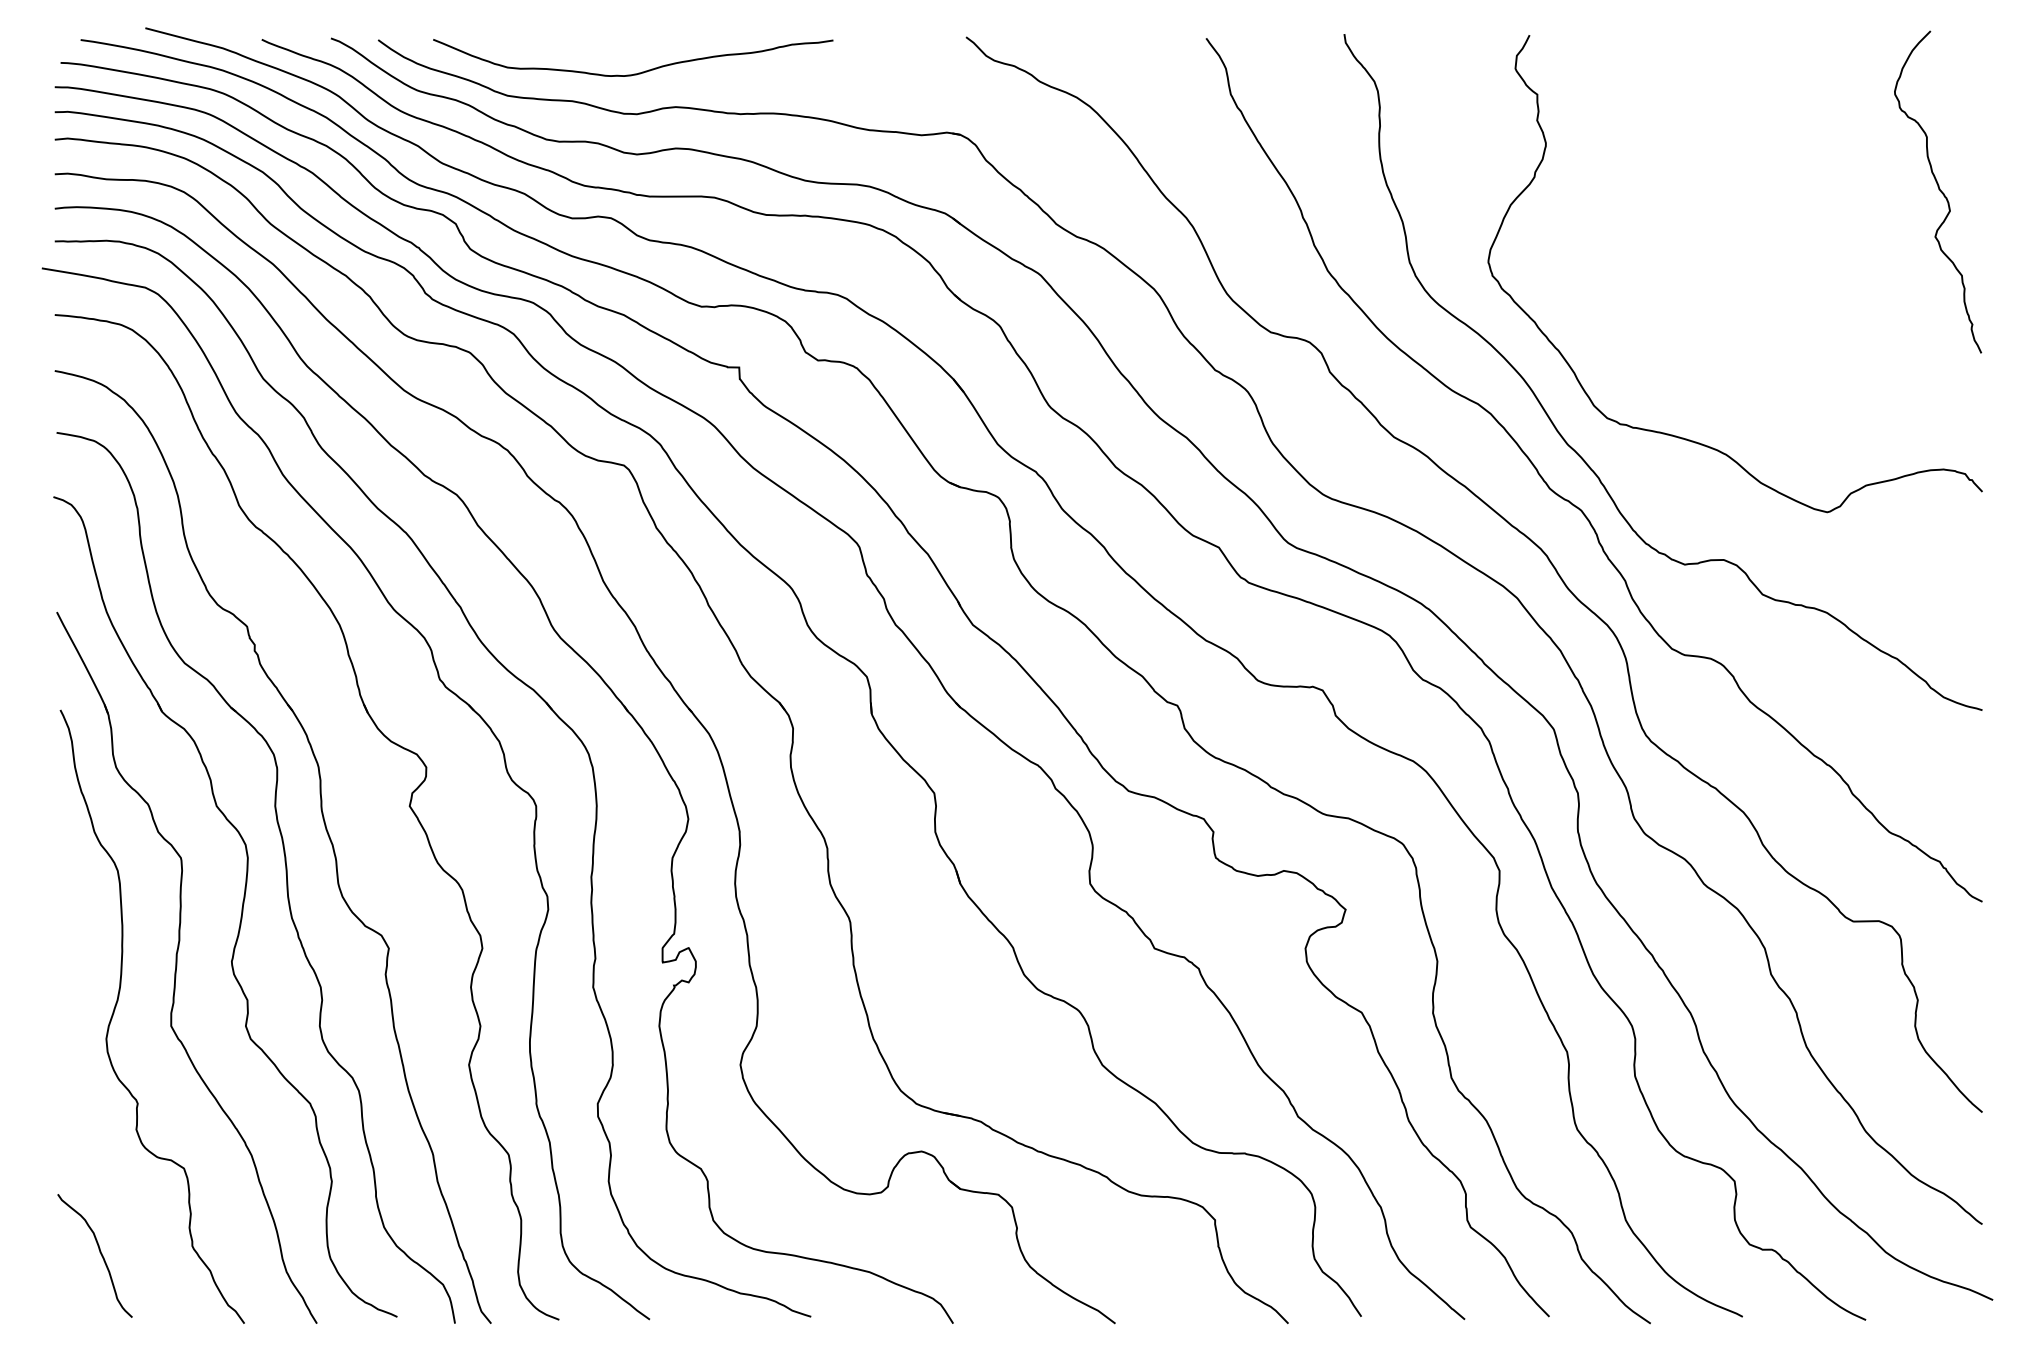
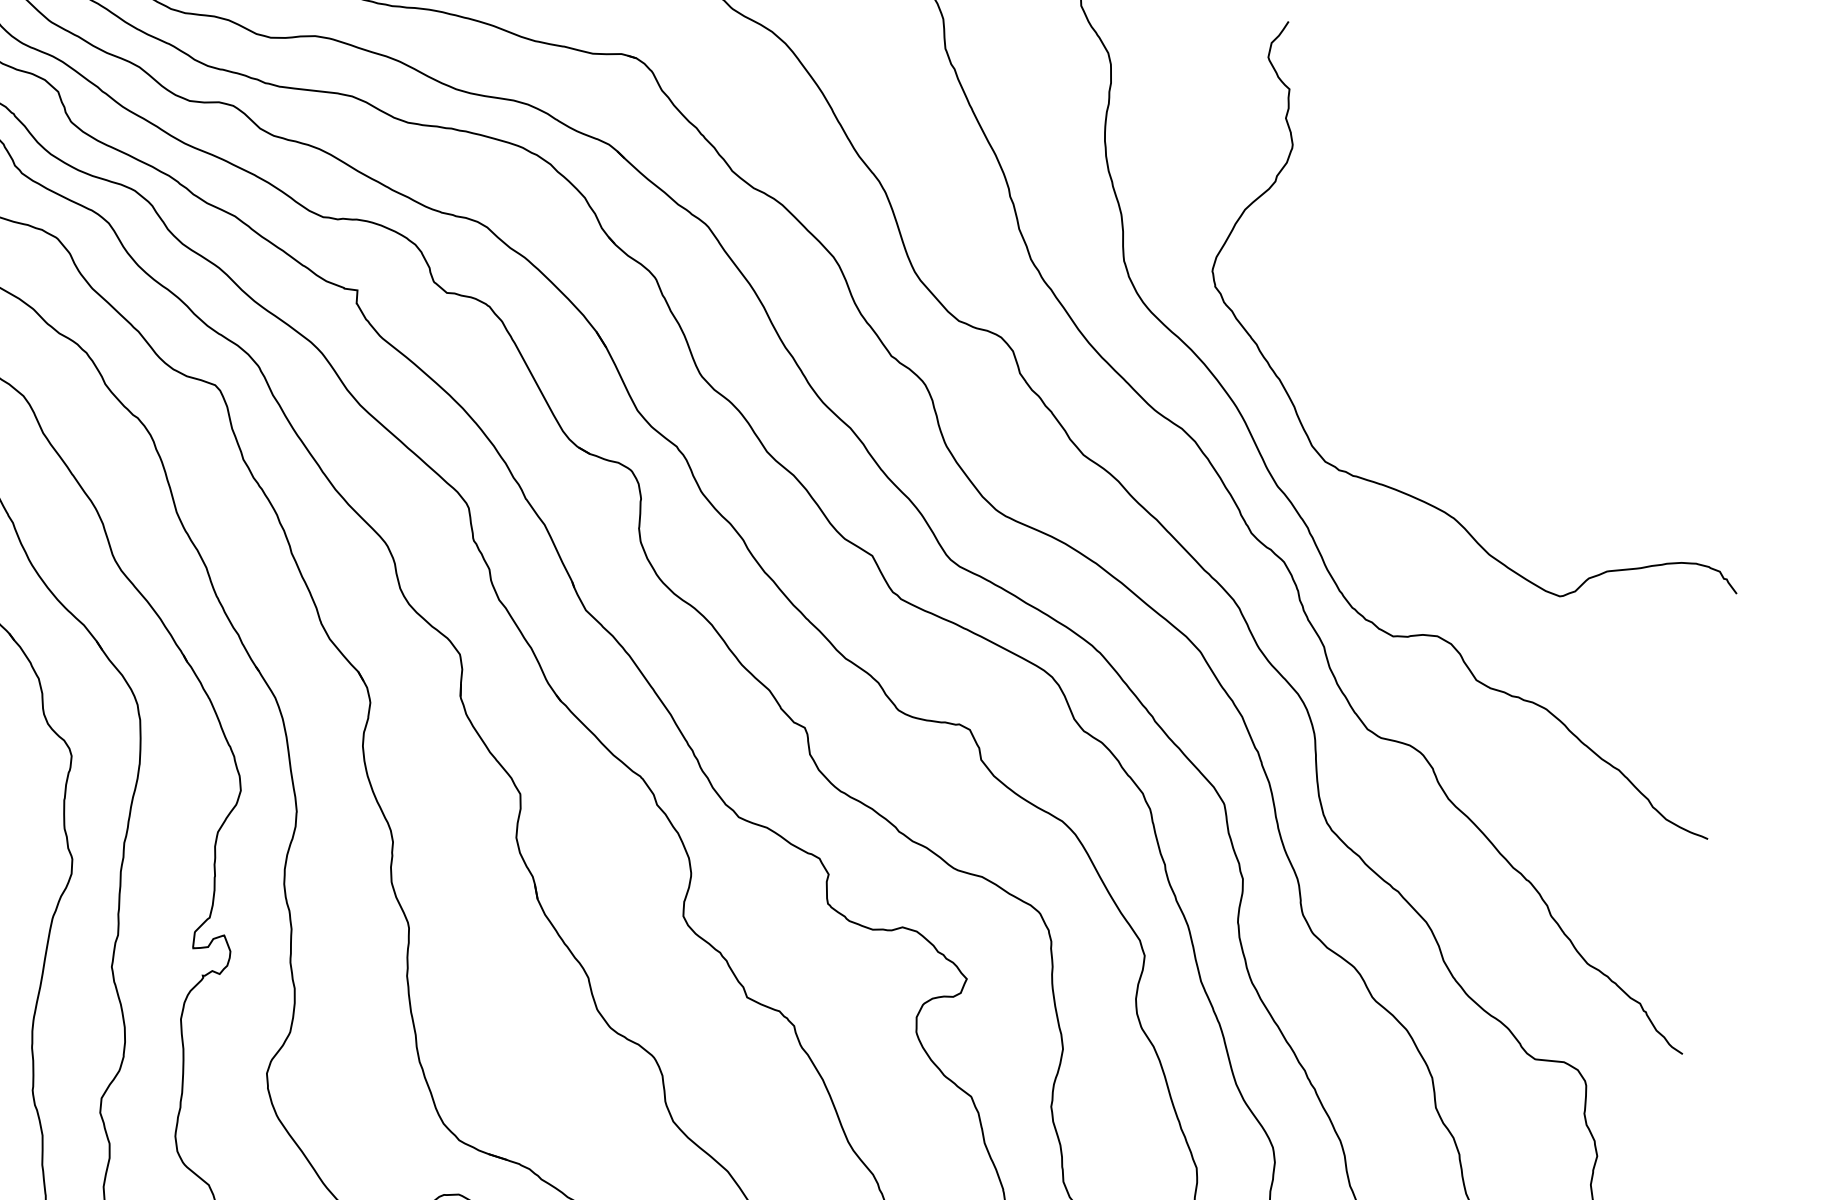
curve: (1939, 190) -> (1728, 249), removed

